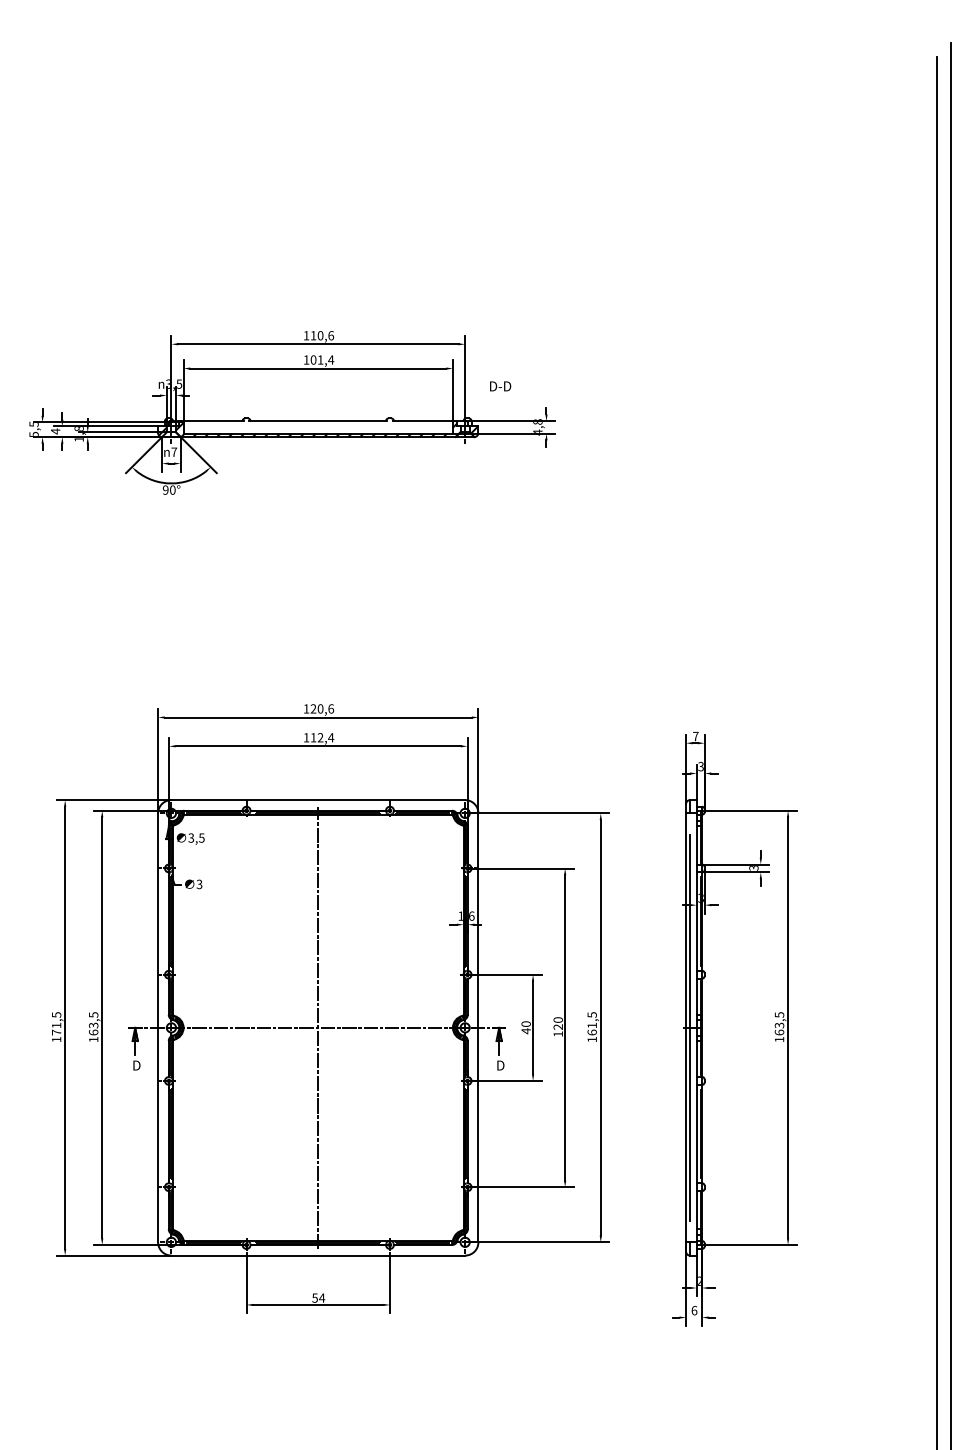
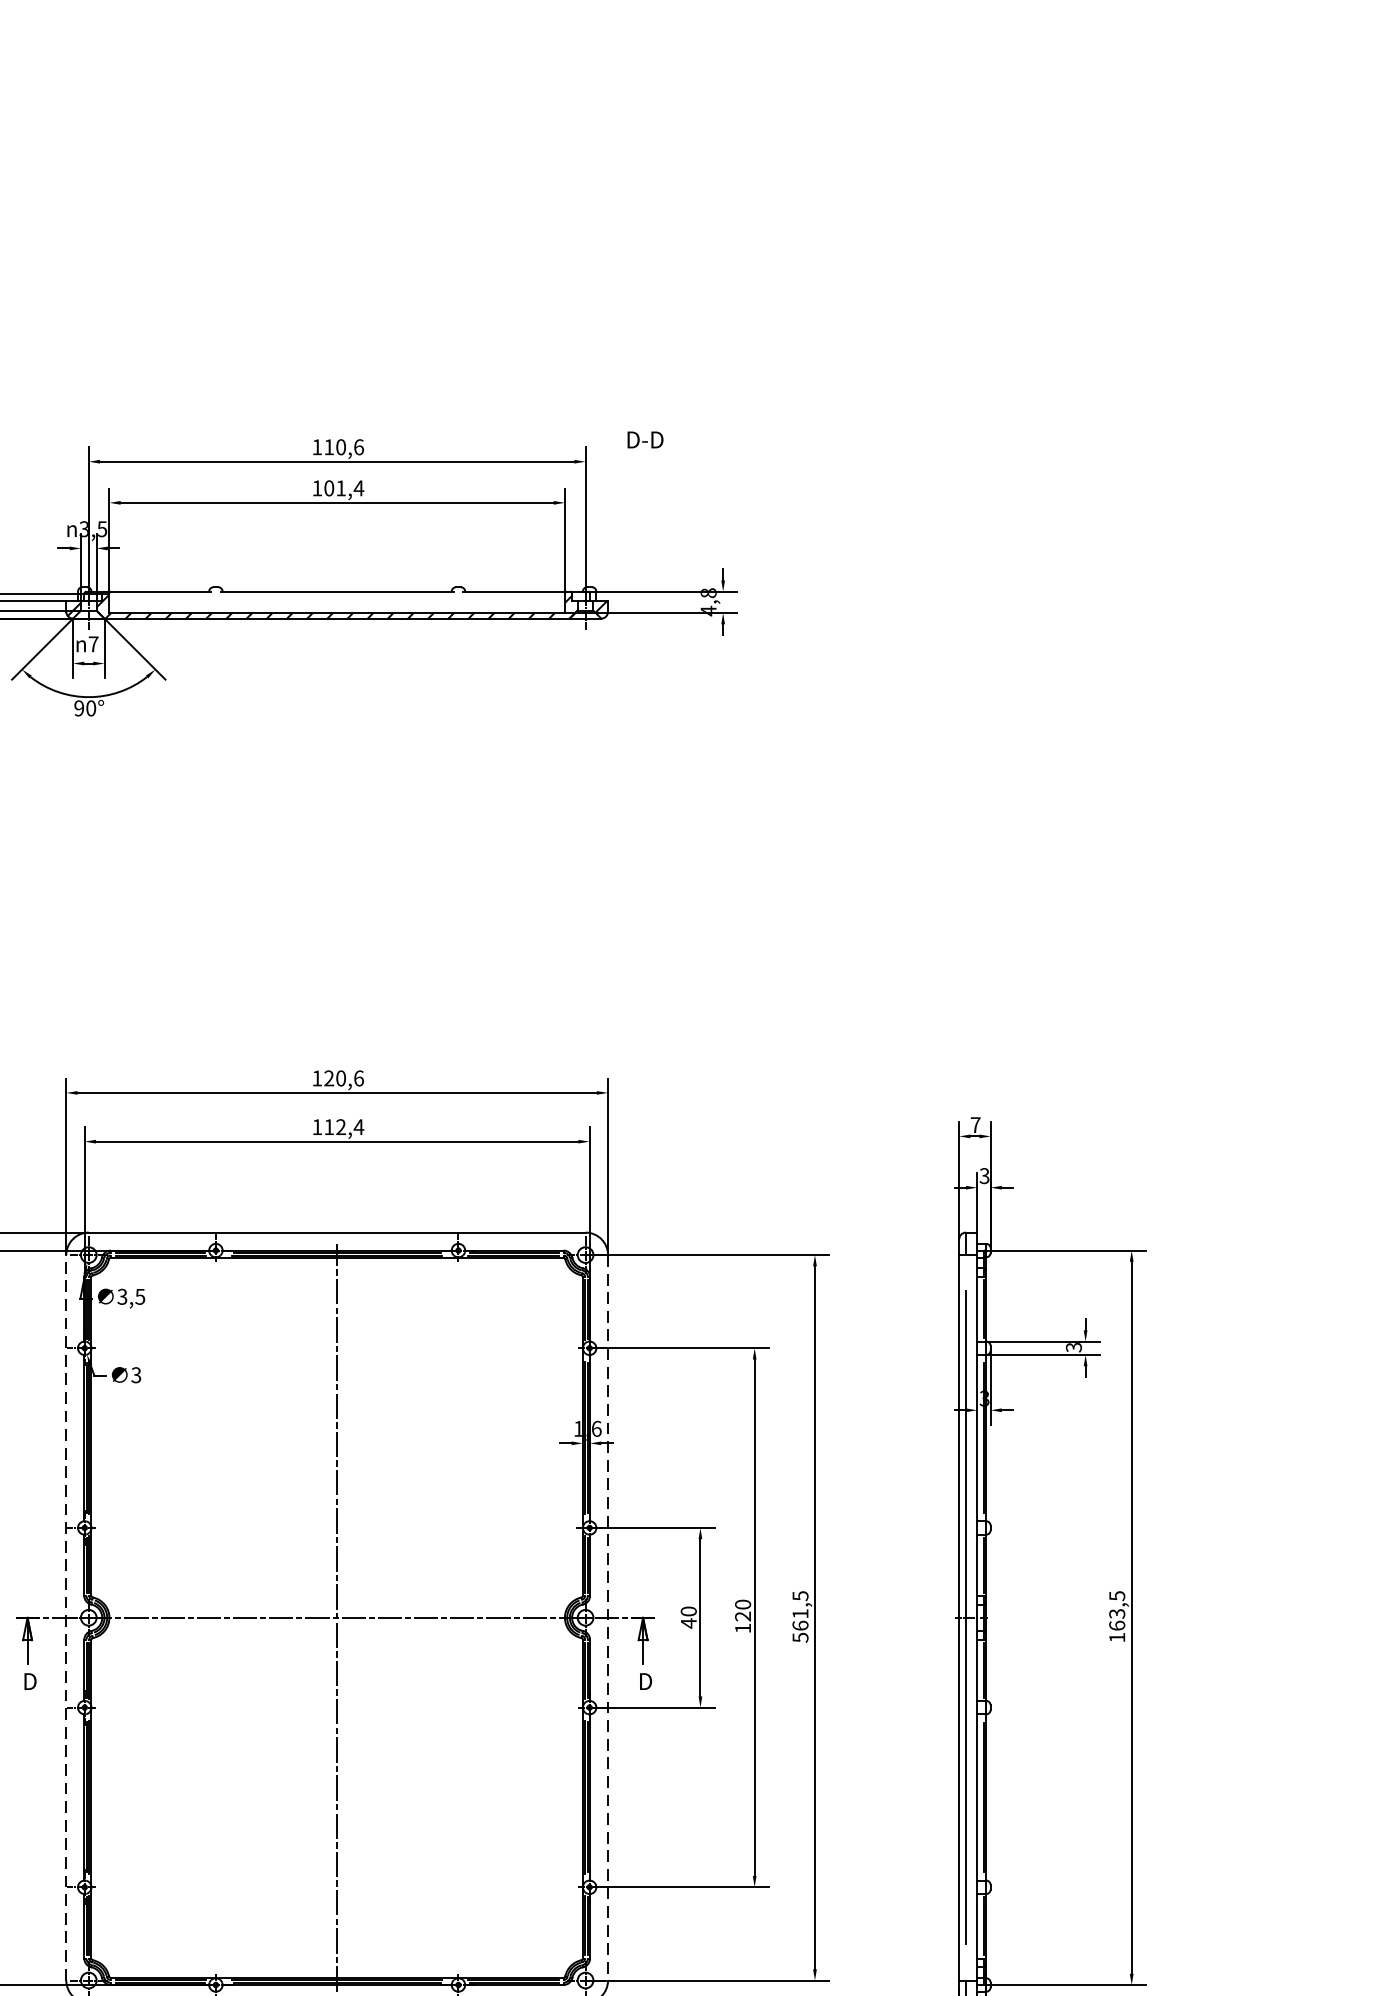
text: (500, 386) -> (645, 440), moved
line: (158, 1027) -> (66, 1617), solid -> dashed
line: (478, 1028) -> (608, 1618), solid -> dashed
text: (591, 1039) -> (799, 1637), 161,5 -> 561,5

